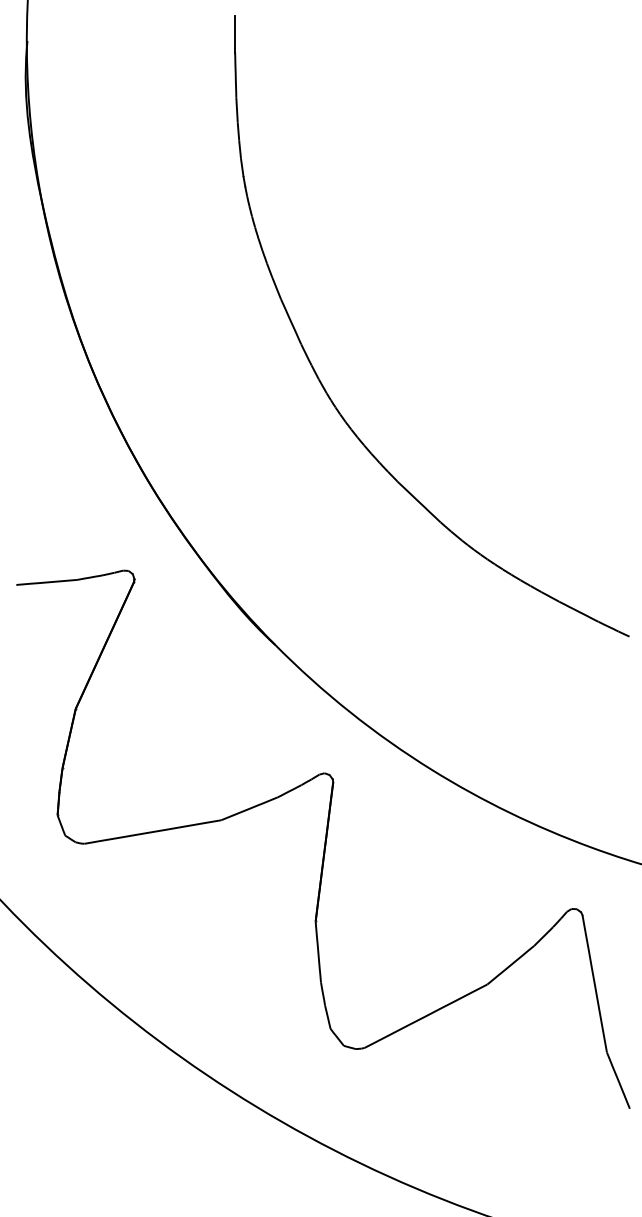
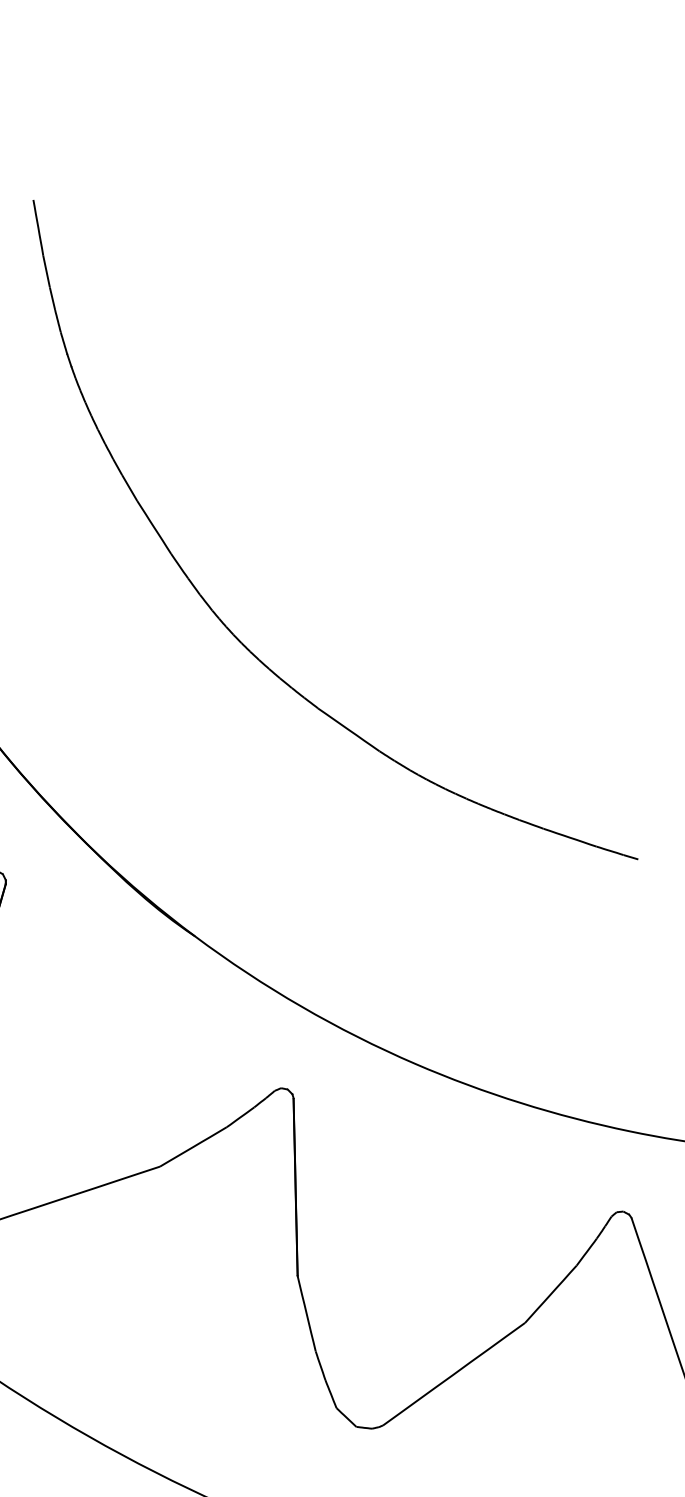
line: (235, 34) -> (30, 177), removed

